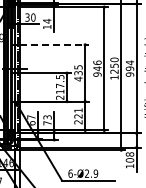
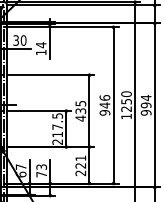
line: (55, 44) -> (51, 74), dashed -> solid

